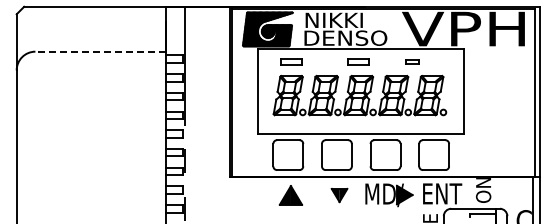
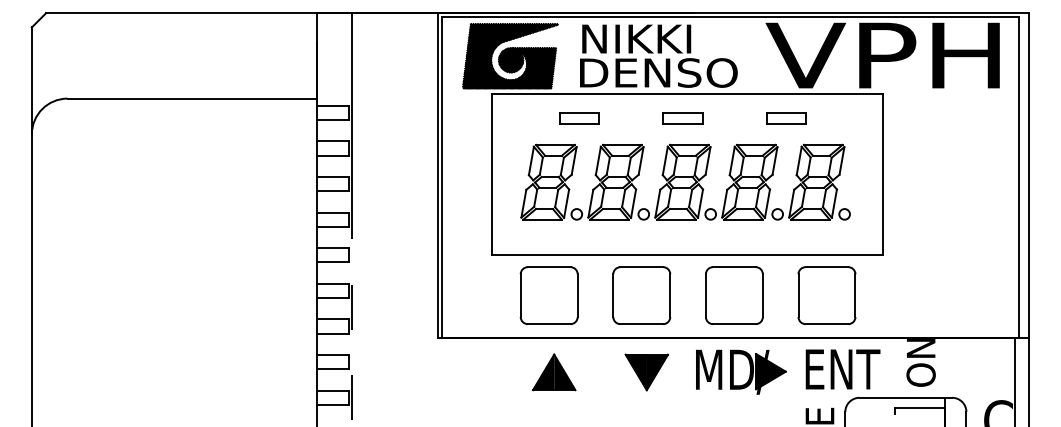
line: (100, 51) -> (191, 98), dashed -> solid
part: (291, 61) -> (580, 117), moved
part: (412, 61) -> (785, 117), size x1.67
part: (339, 195) -> (646, 372), size x1.43

